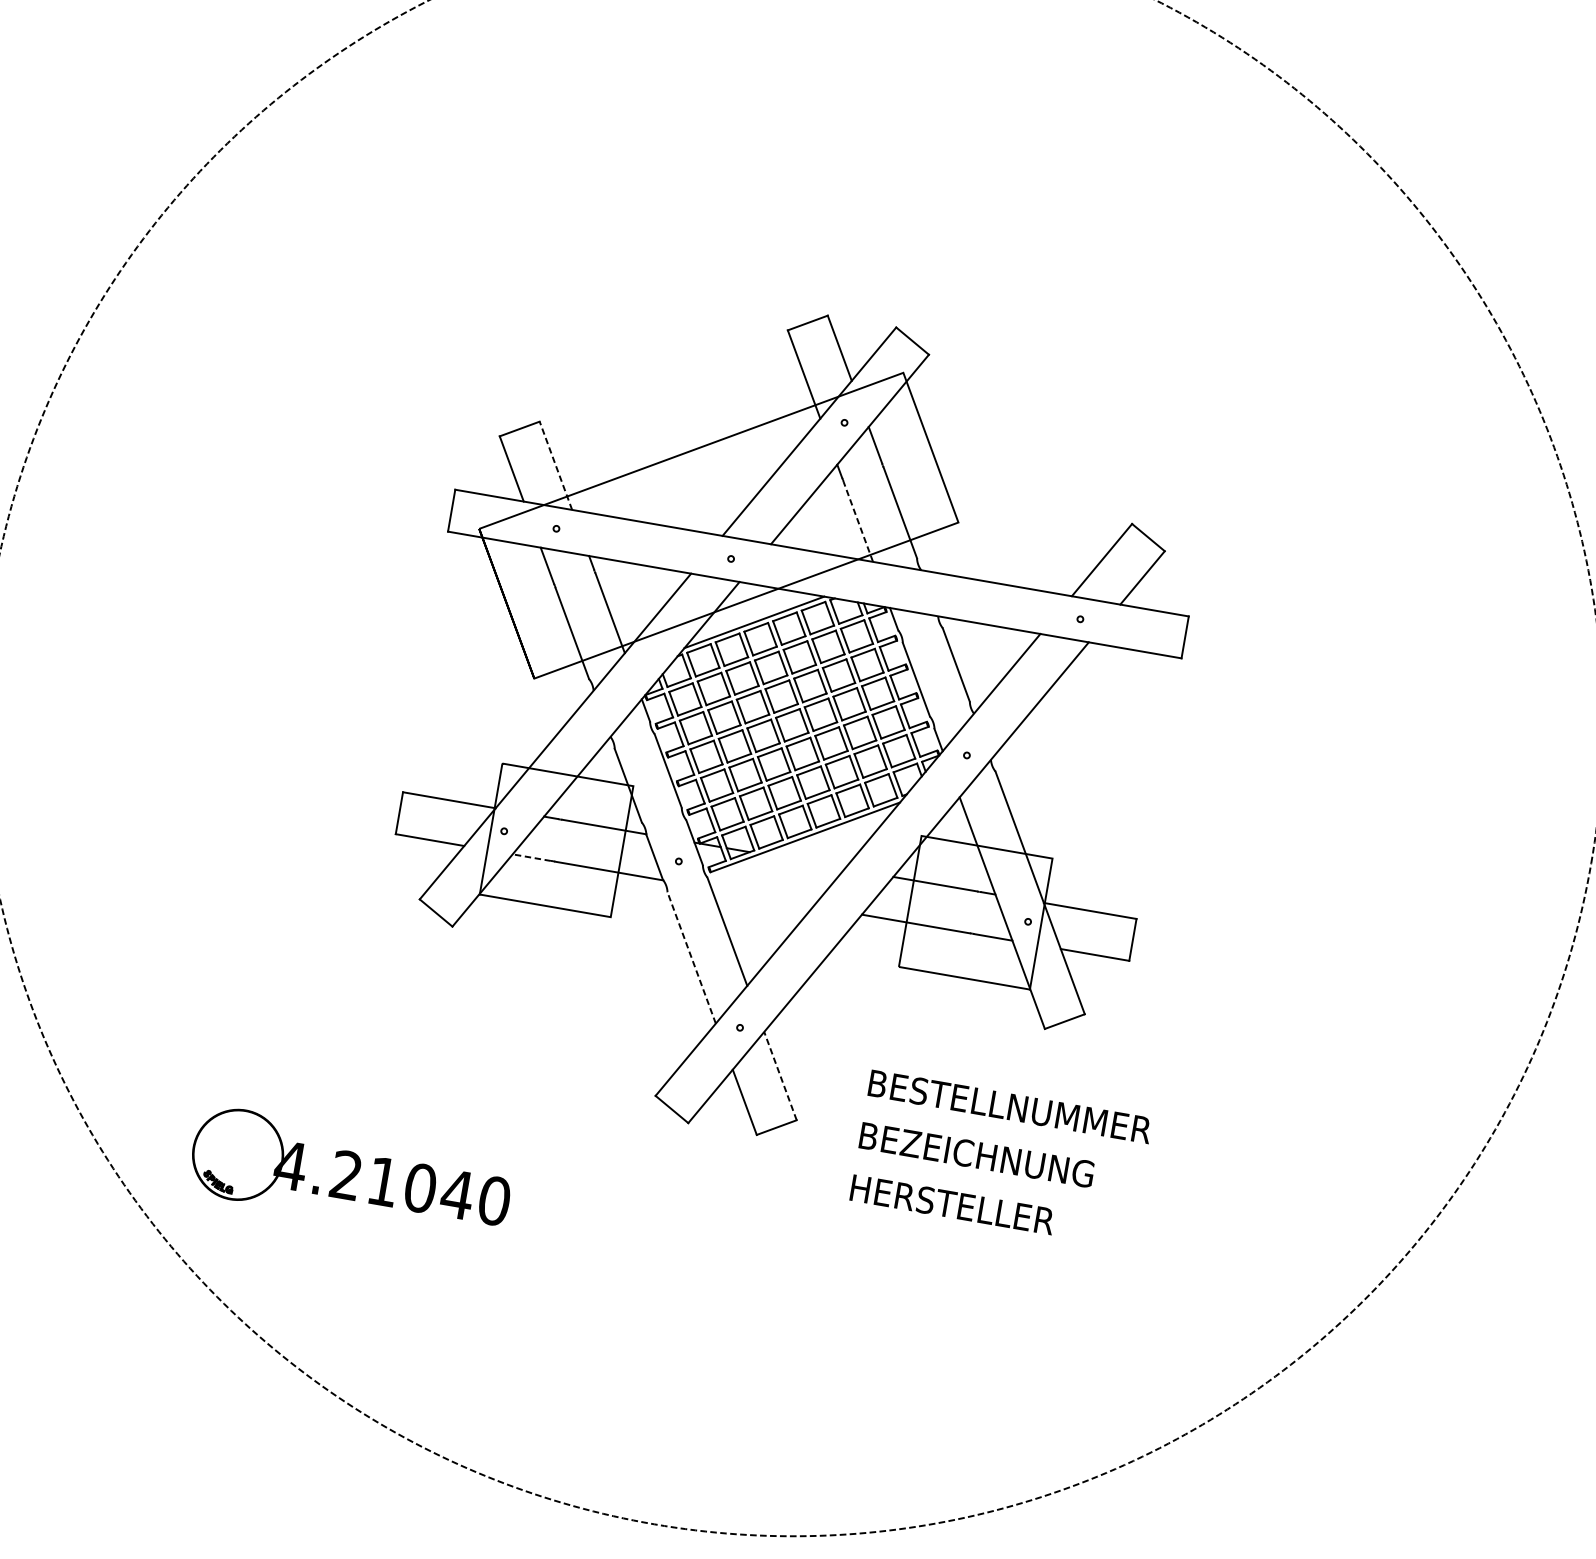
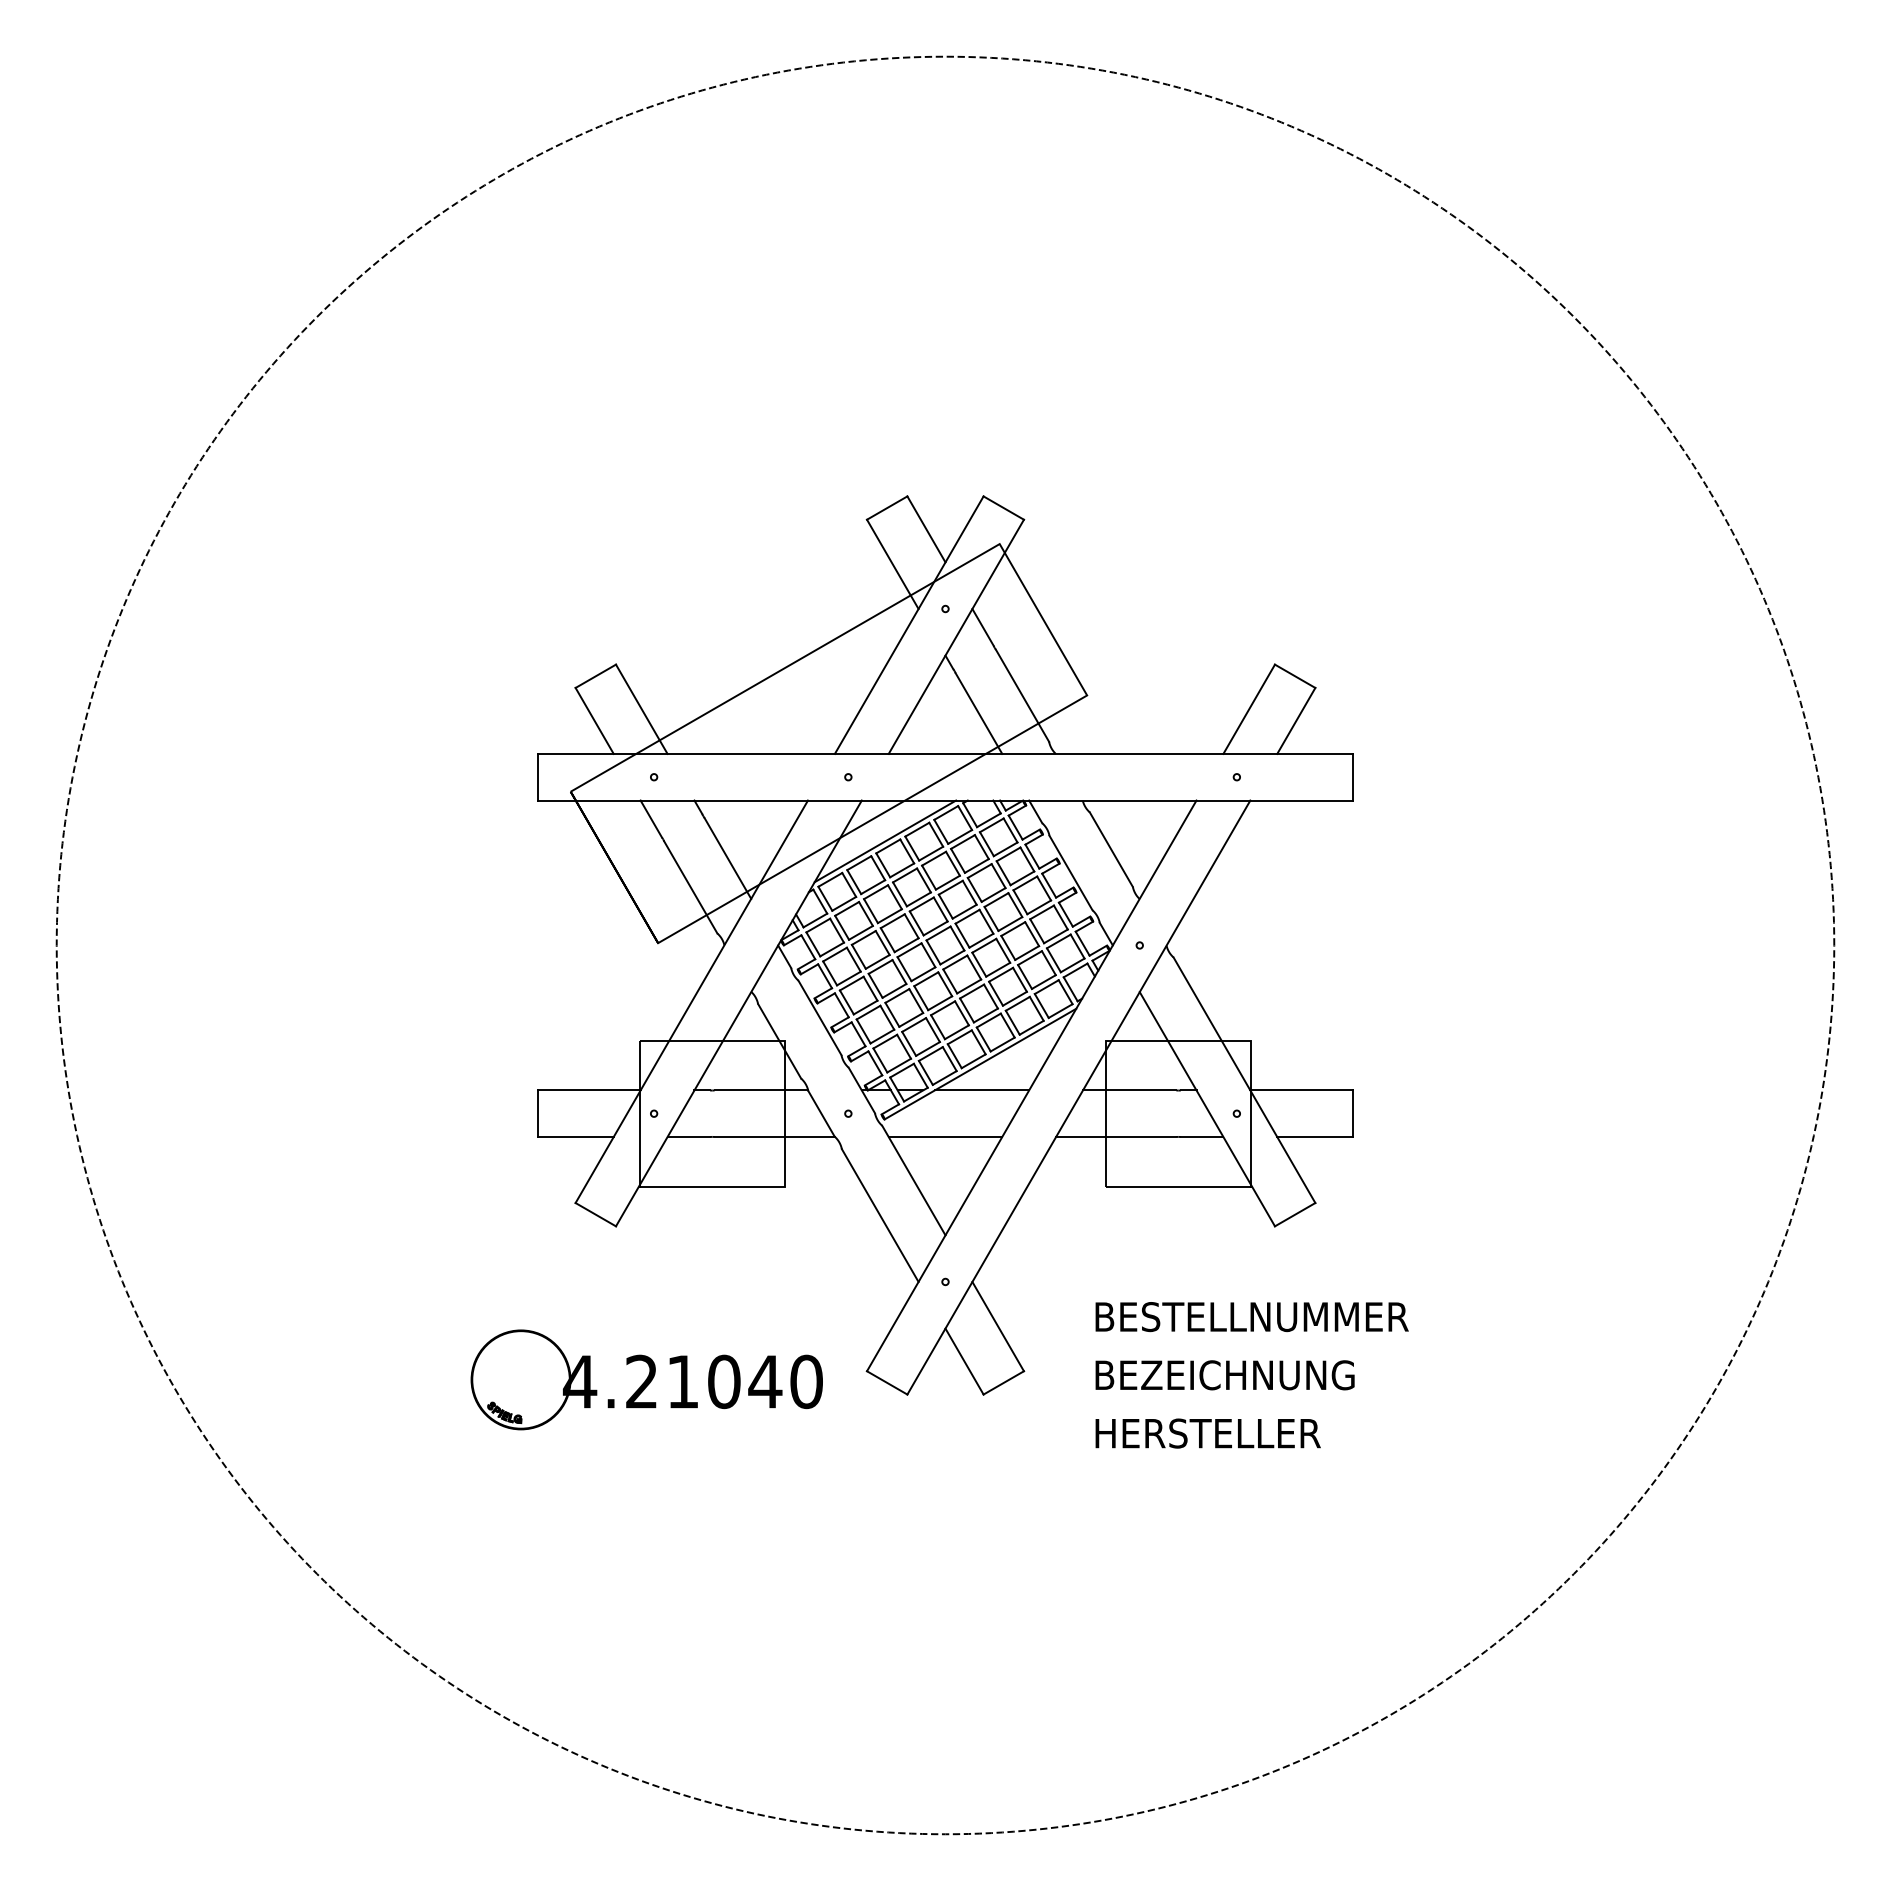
line: (555, 465) -> (641, 709), dashed -> solid
line: (857, 521) -> (978, 713), dashed -> solid
line: (531, 858) -> (688, 1137), dashed -> solid
line: (802, 861) -> (981, 1090), added
line: (762, 897) -> (945, 1137), added
line: (691, 957) -> (880, 1215), dashed -> solid
line: (780, 1076) -> (998, 1326), dashed -> solid
part: (350, 1174) -> (646, 1379), moved

